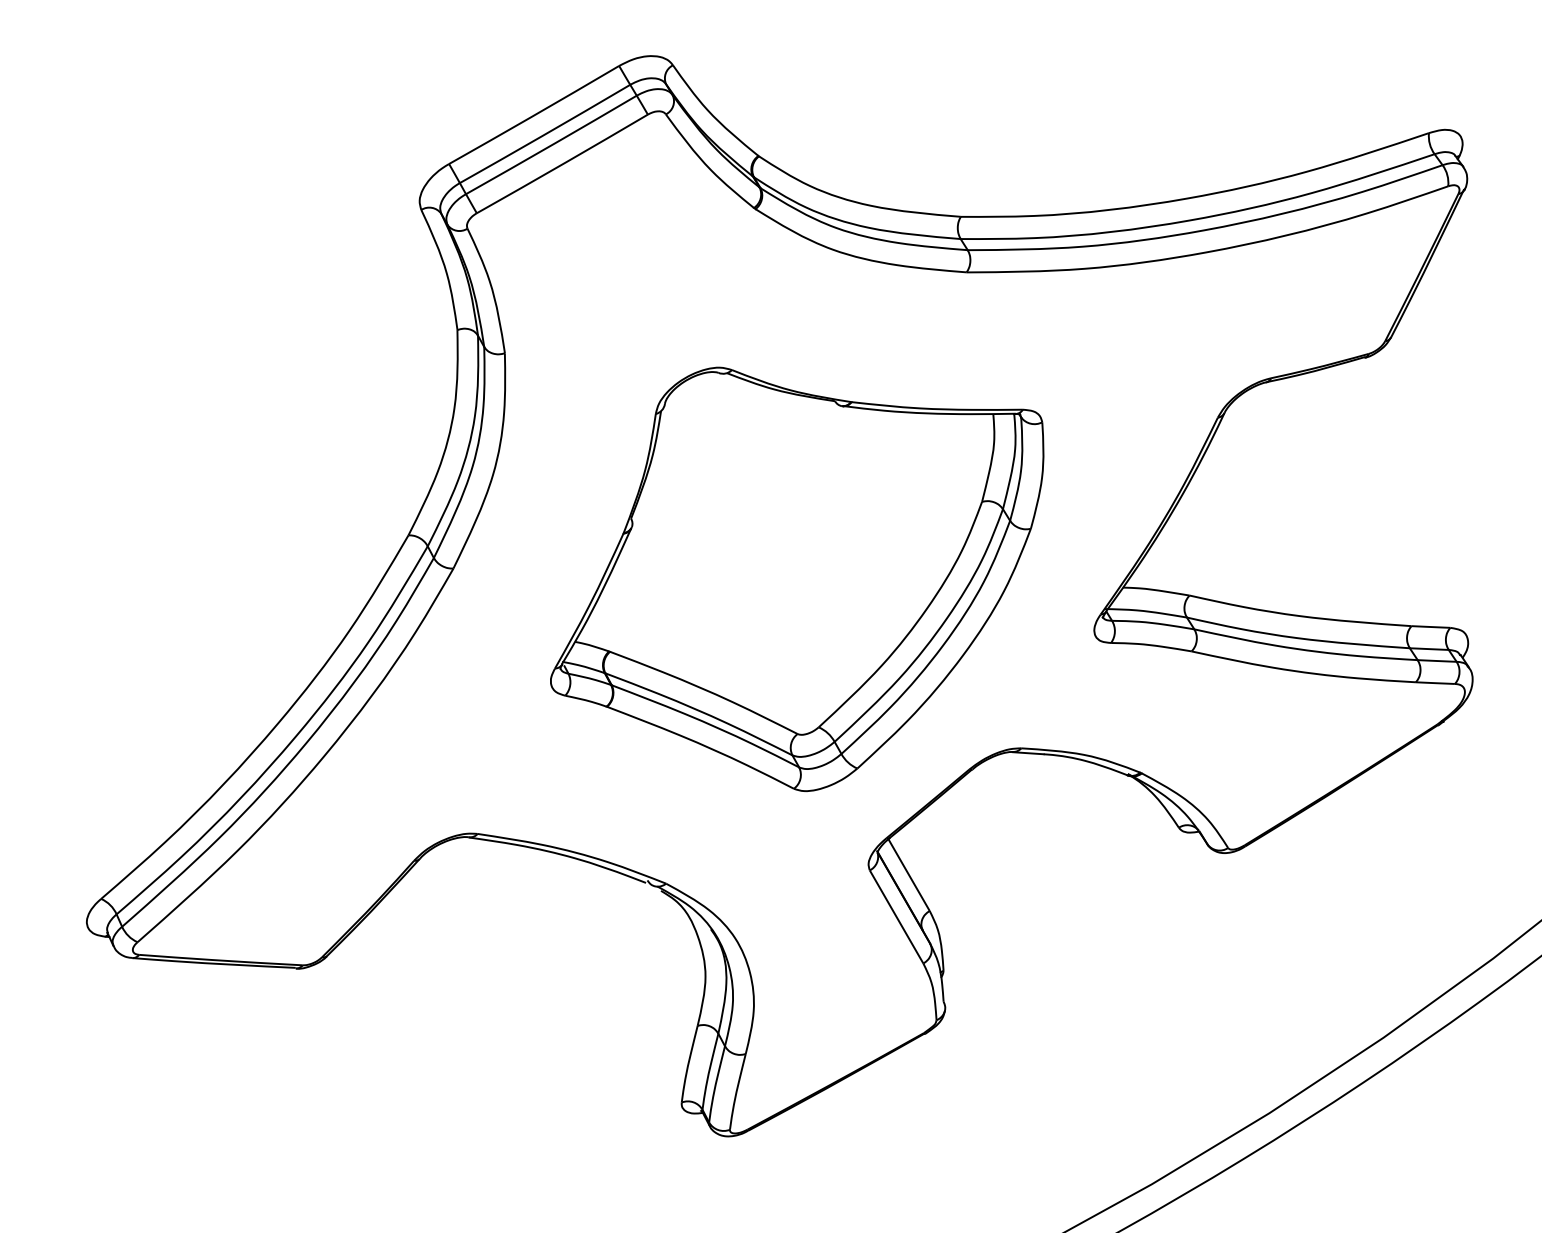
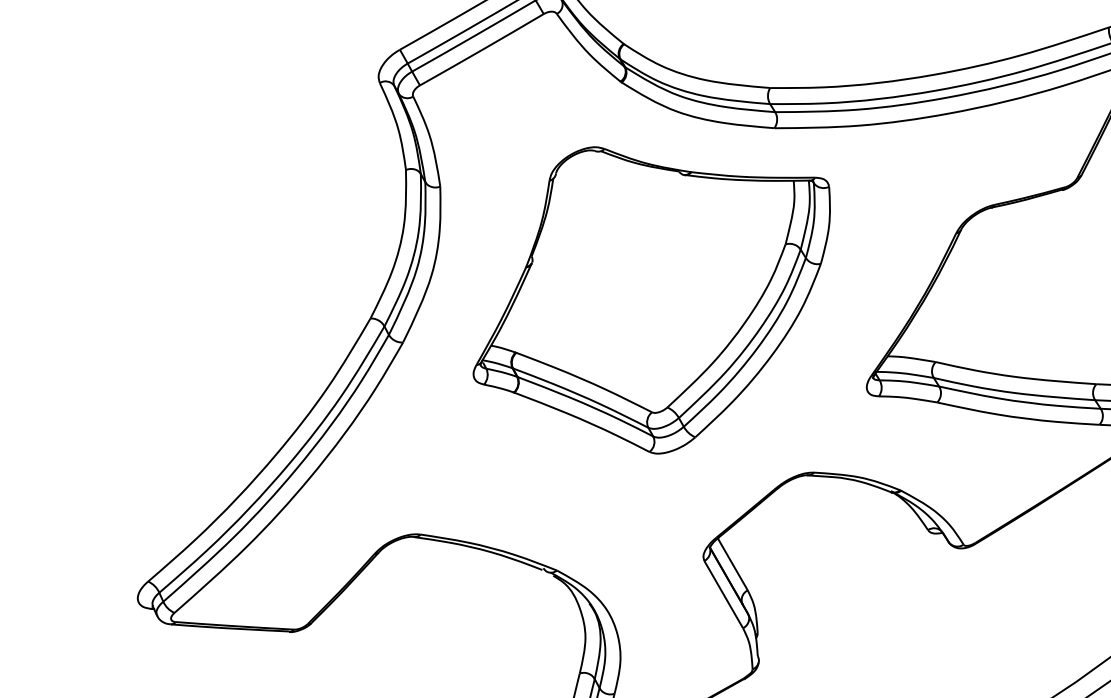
part: (797, 579) -> (652, 300), moved

